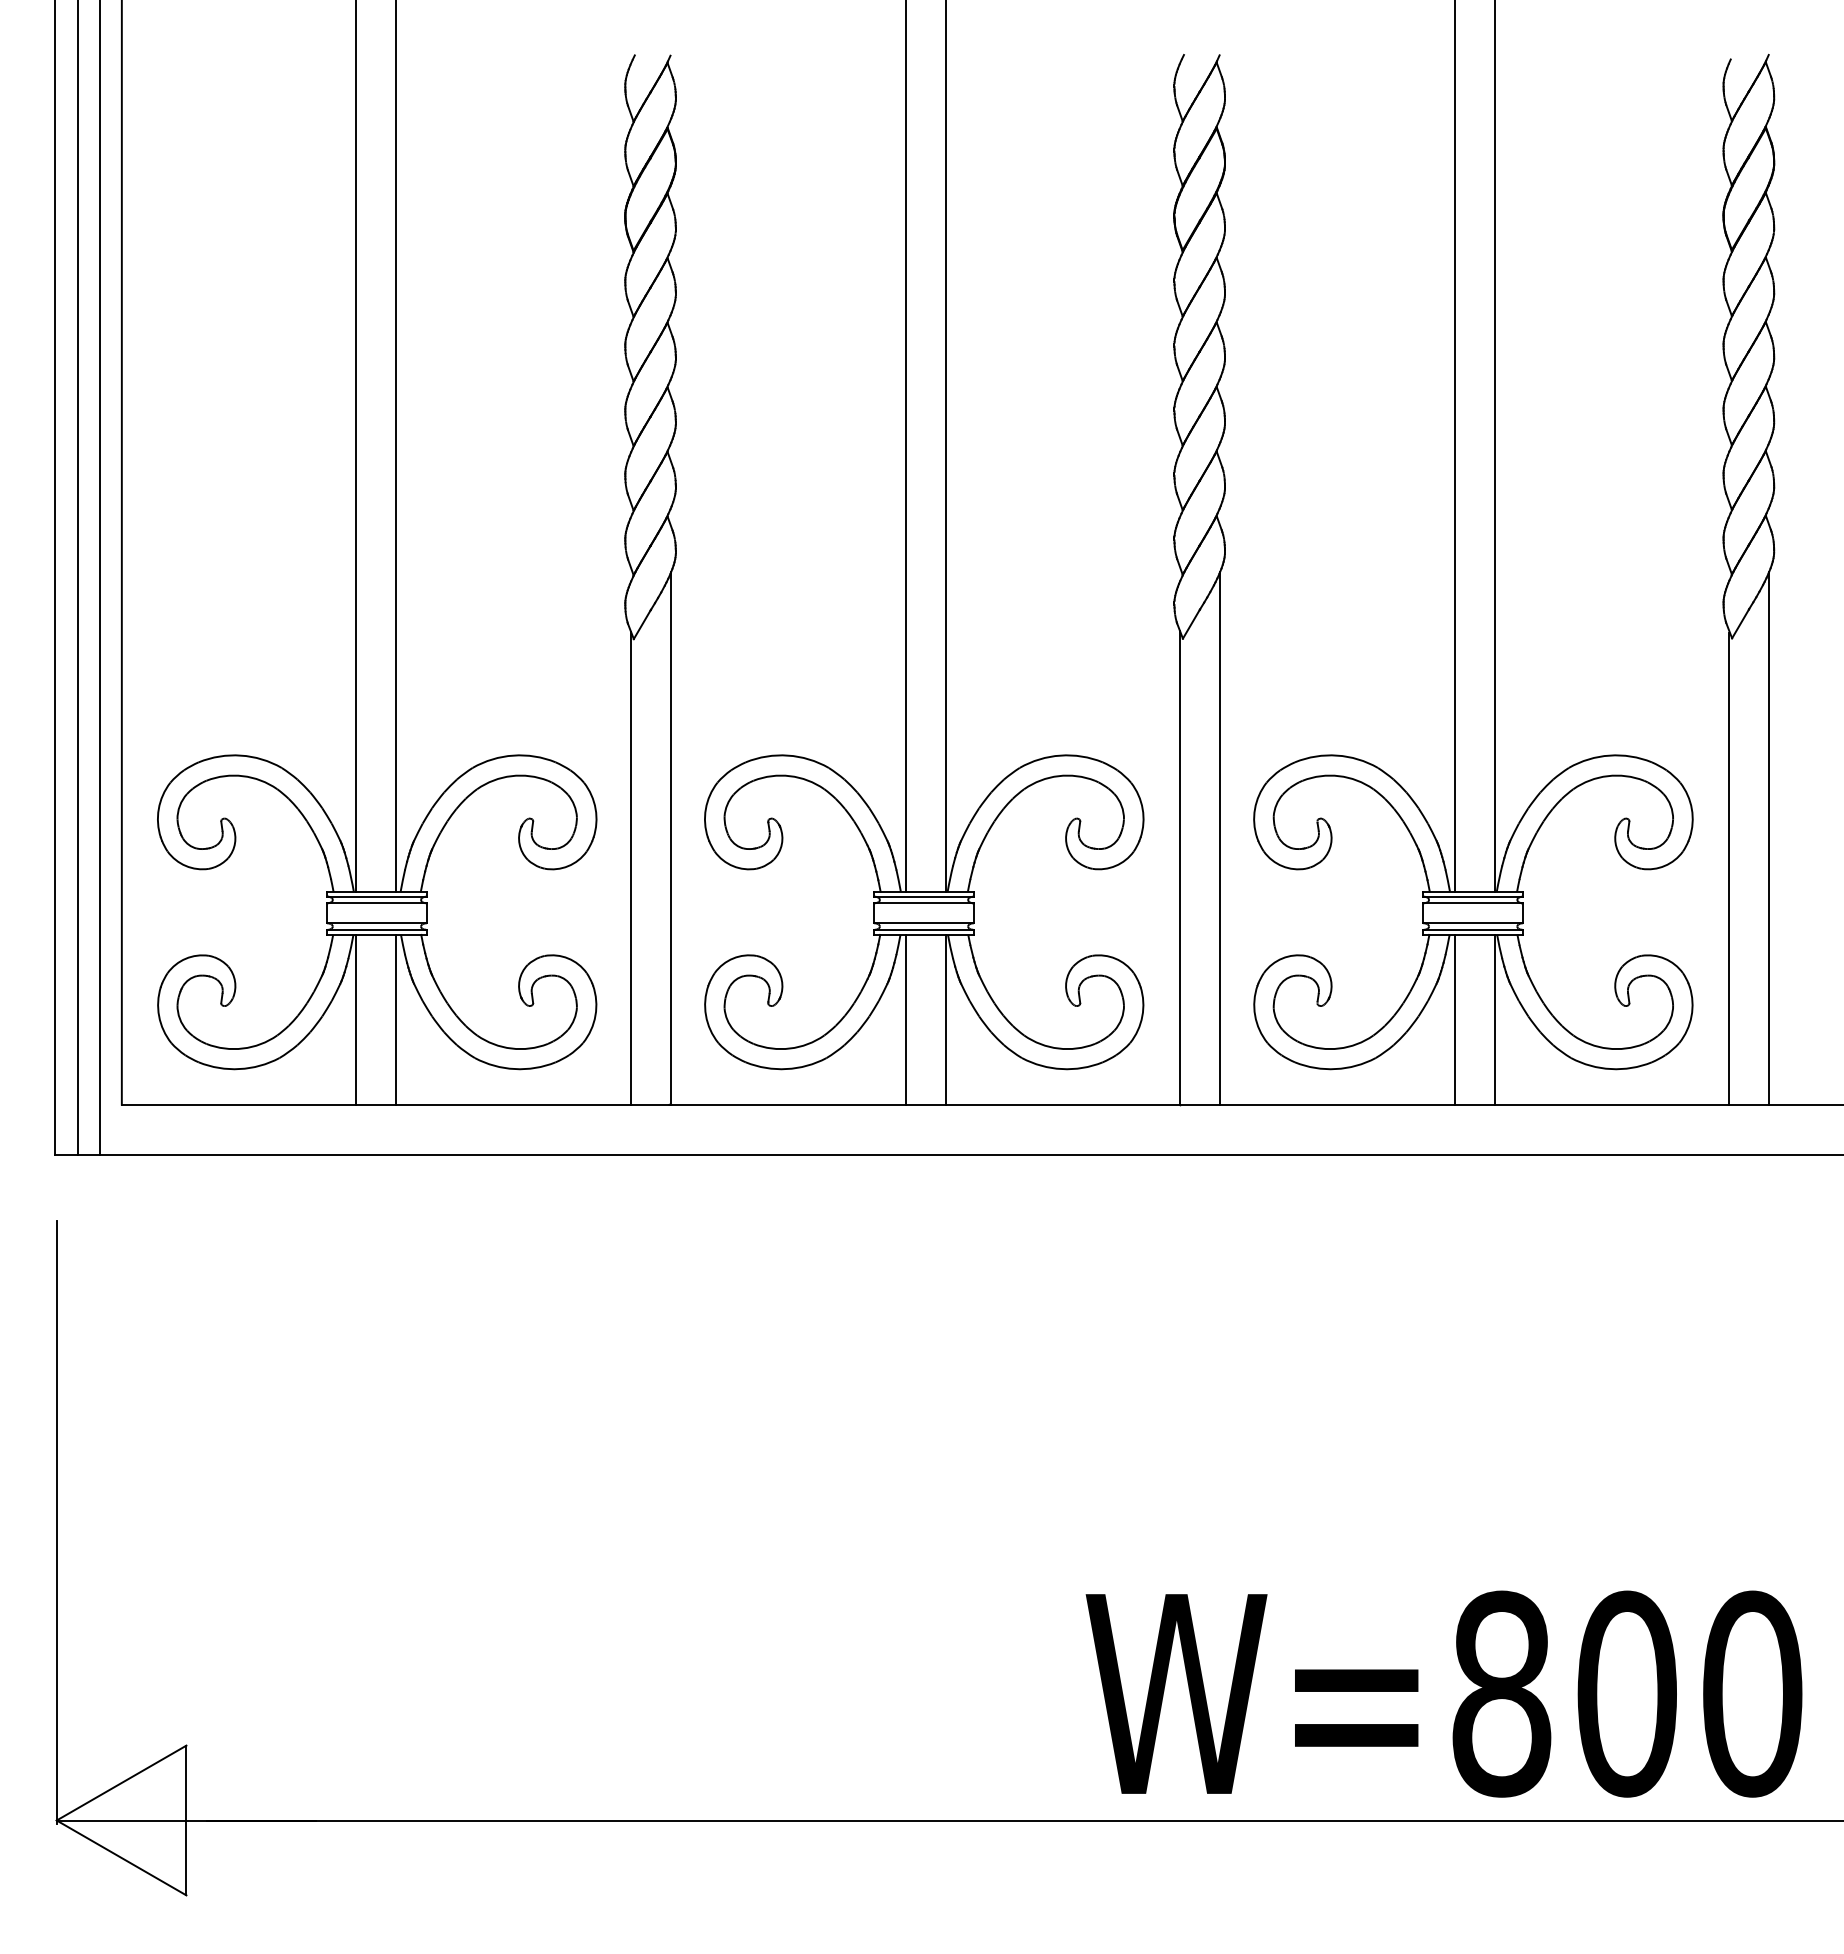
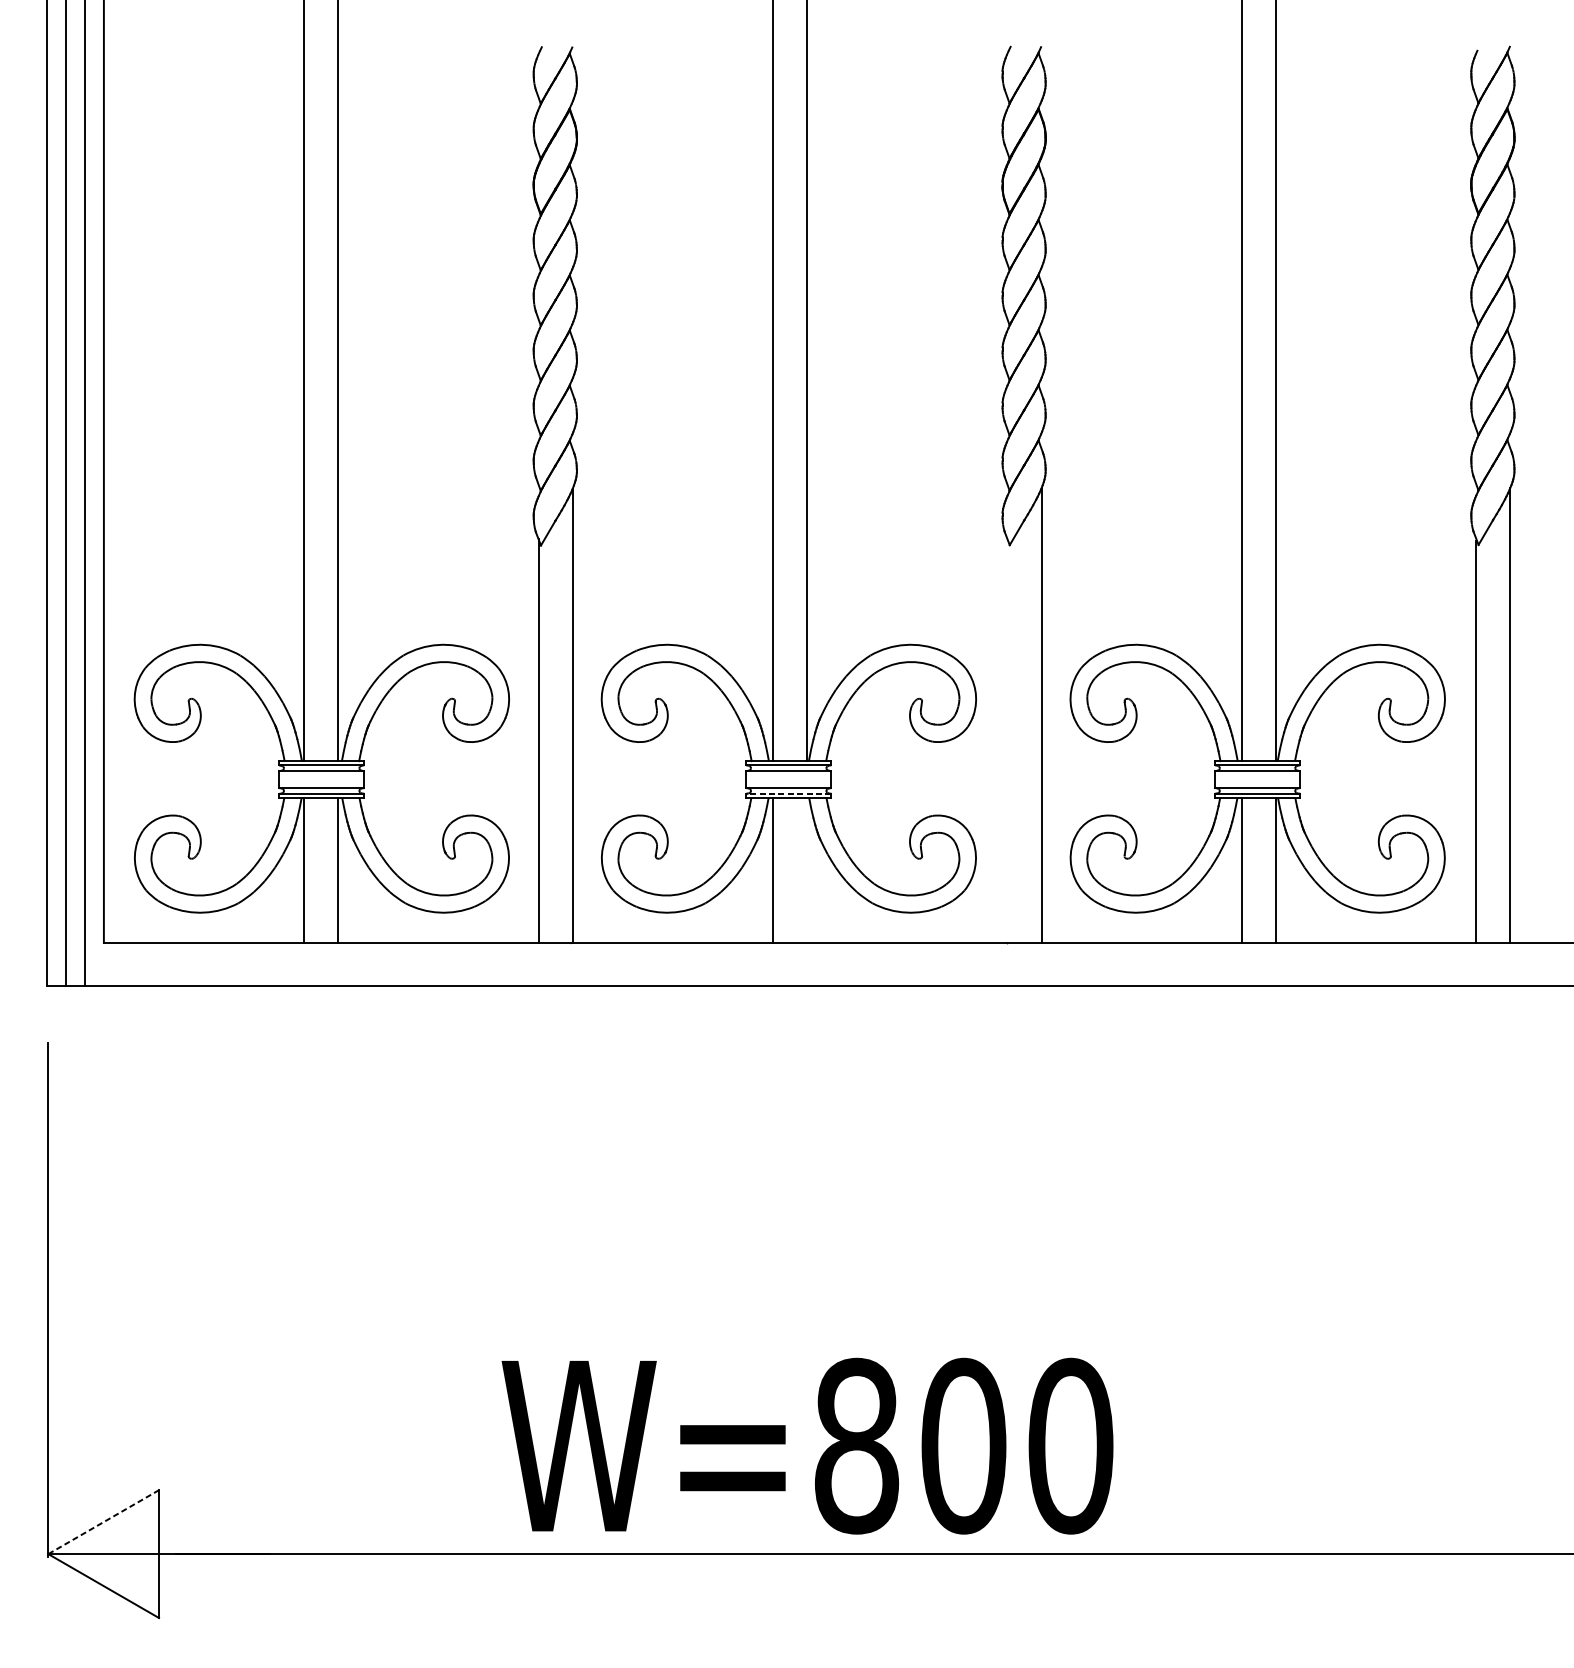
line: (1180, 868) -> (1007, 741), removed
line: (924, 929) -> (789, 793), solid -> dashed
line: (945, 1019) -> (807, 870), removed
text: (1443, 1693) -> (807, 1445), moved
line: (121, 1783) -> (103, 1522), solid -> dashed

